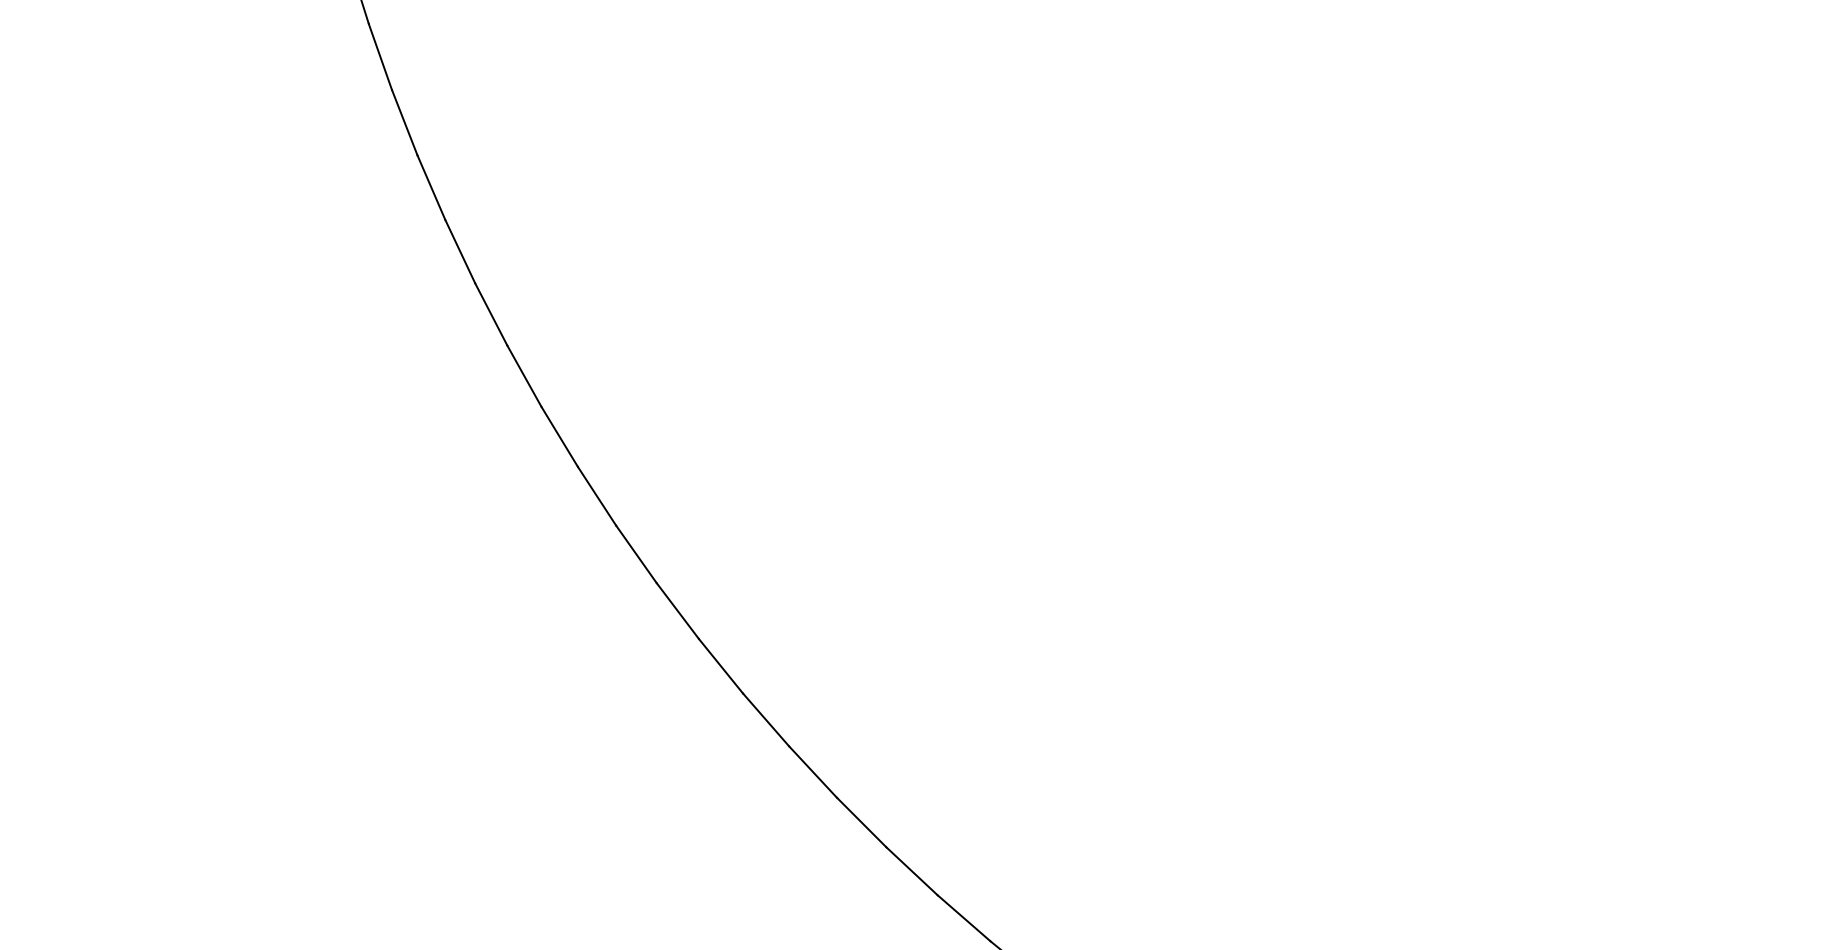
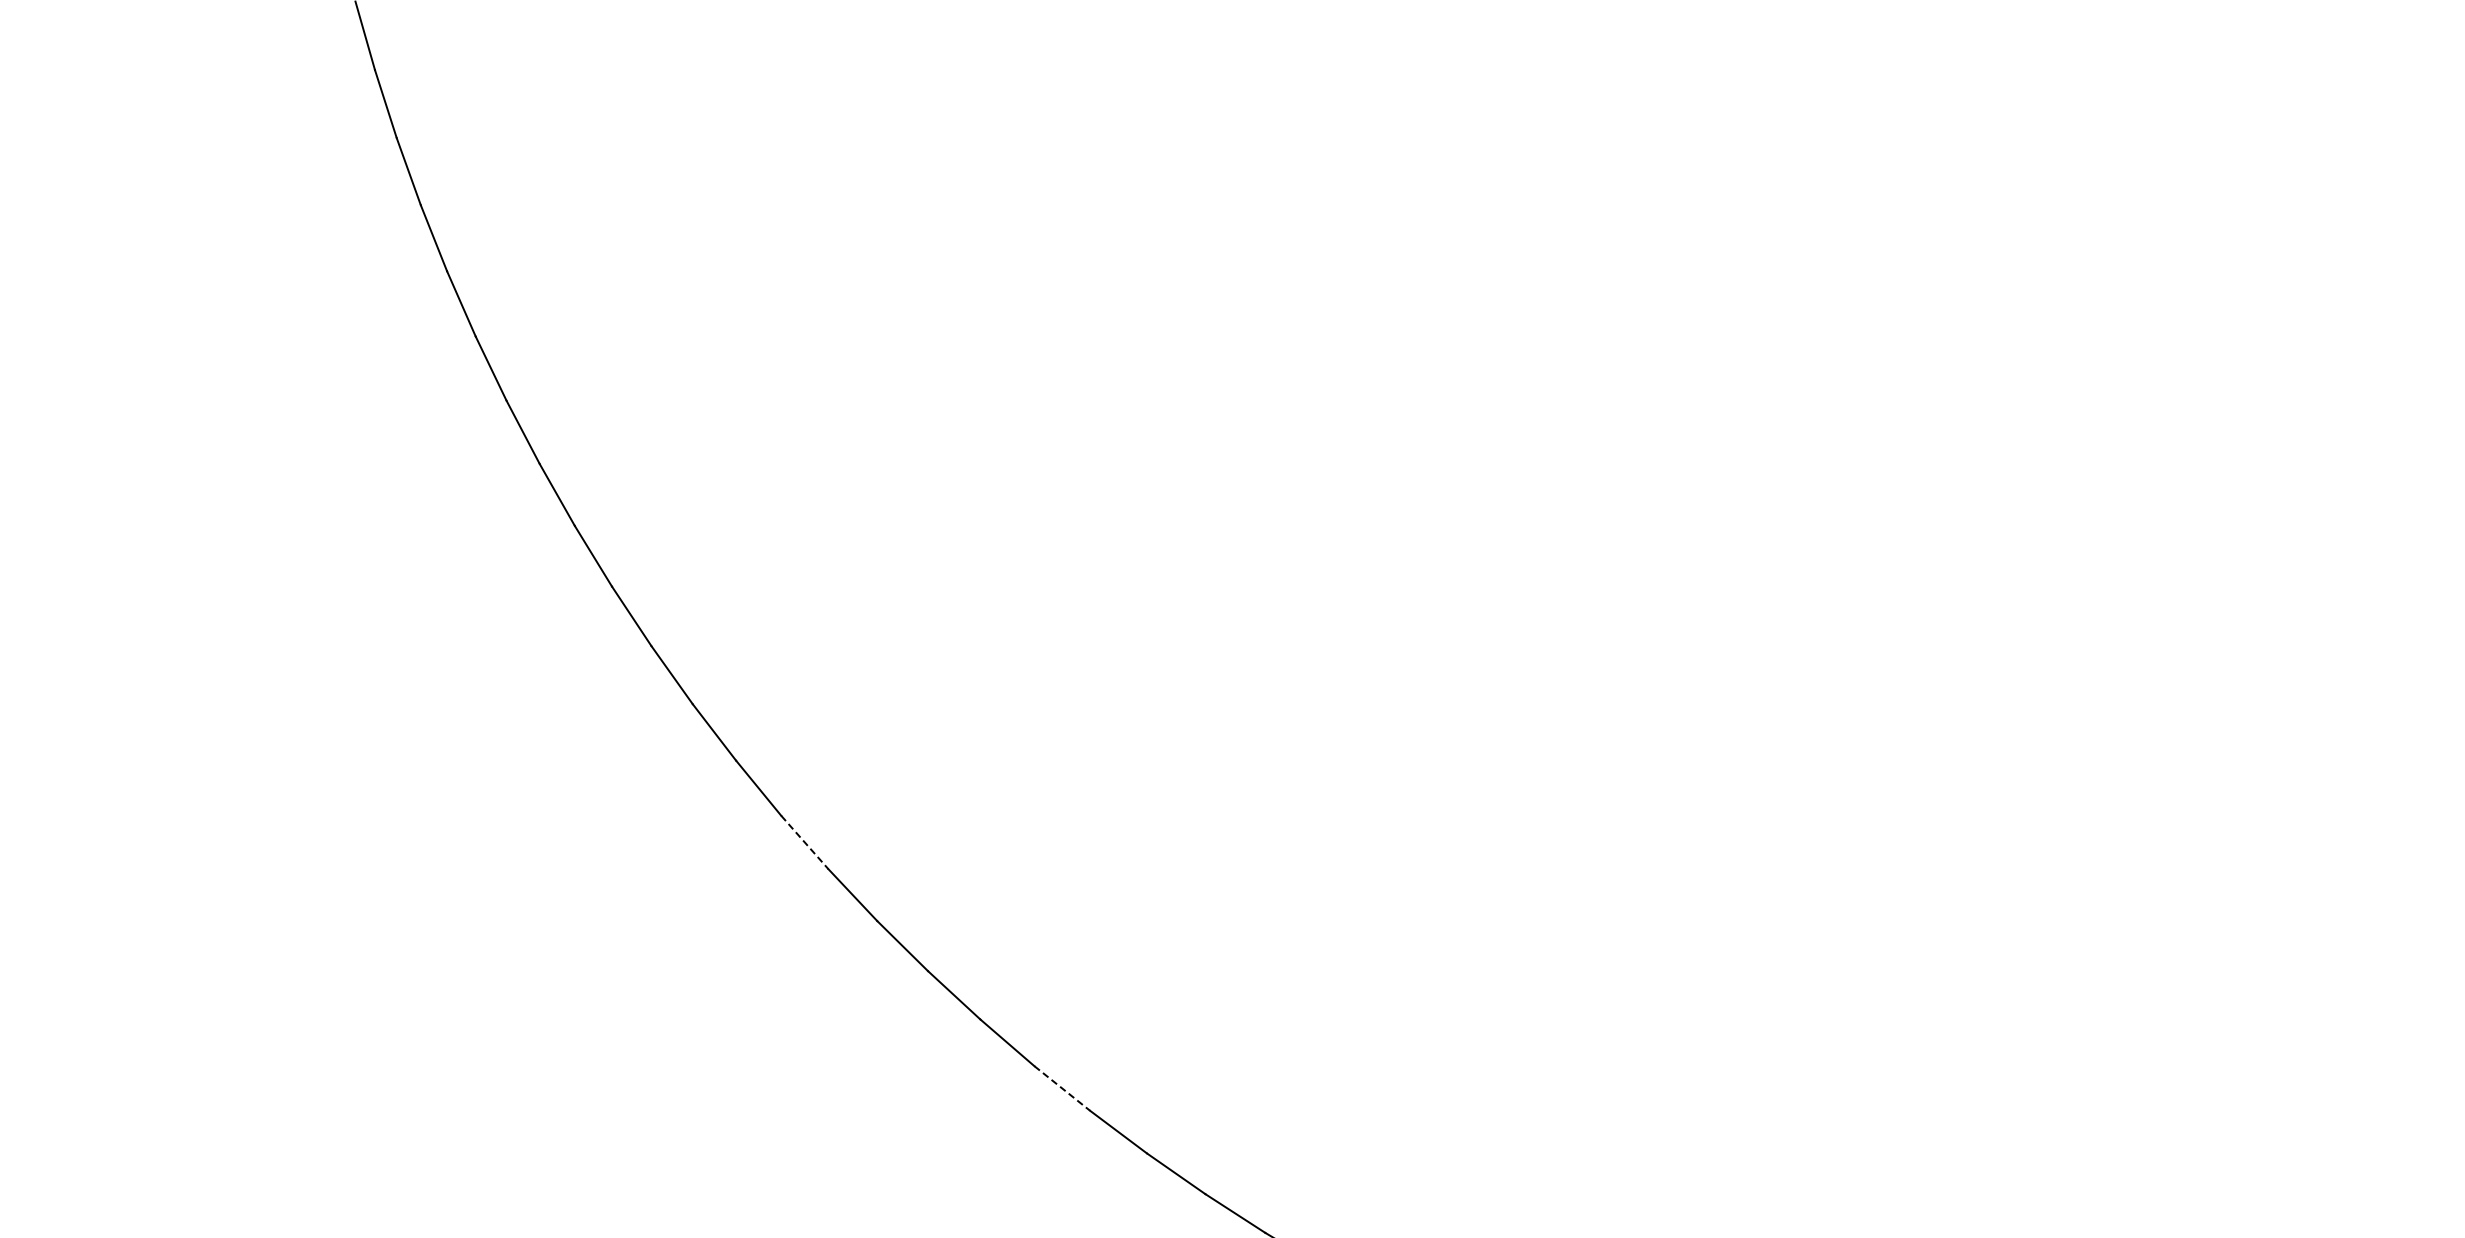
line: (559, 436) -> (804, 842), solid -> dashed
line: (766, 720) -> (1062, 1088), solid -> dashed

